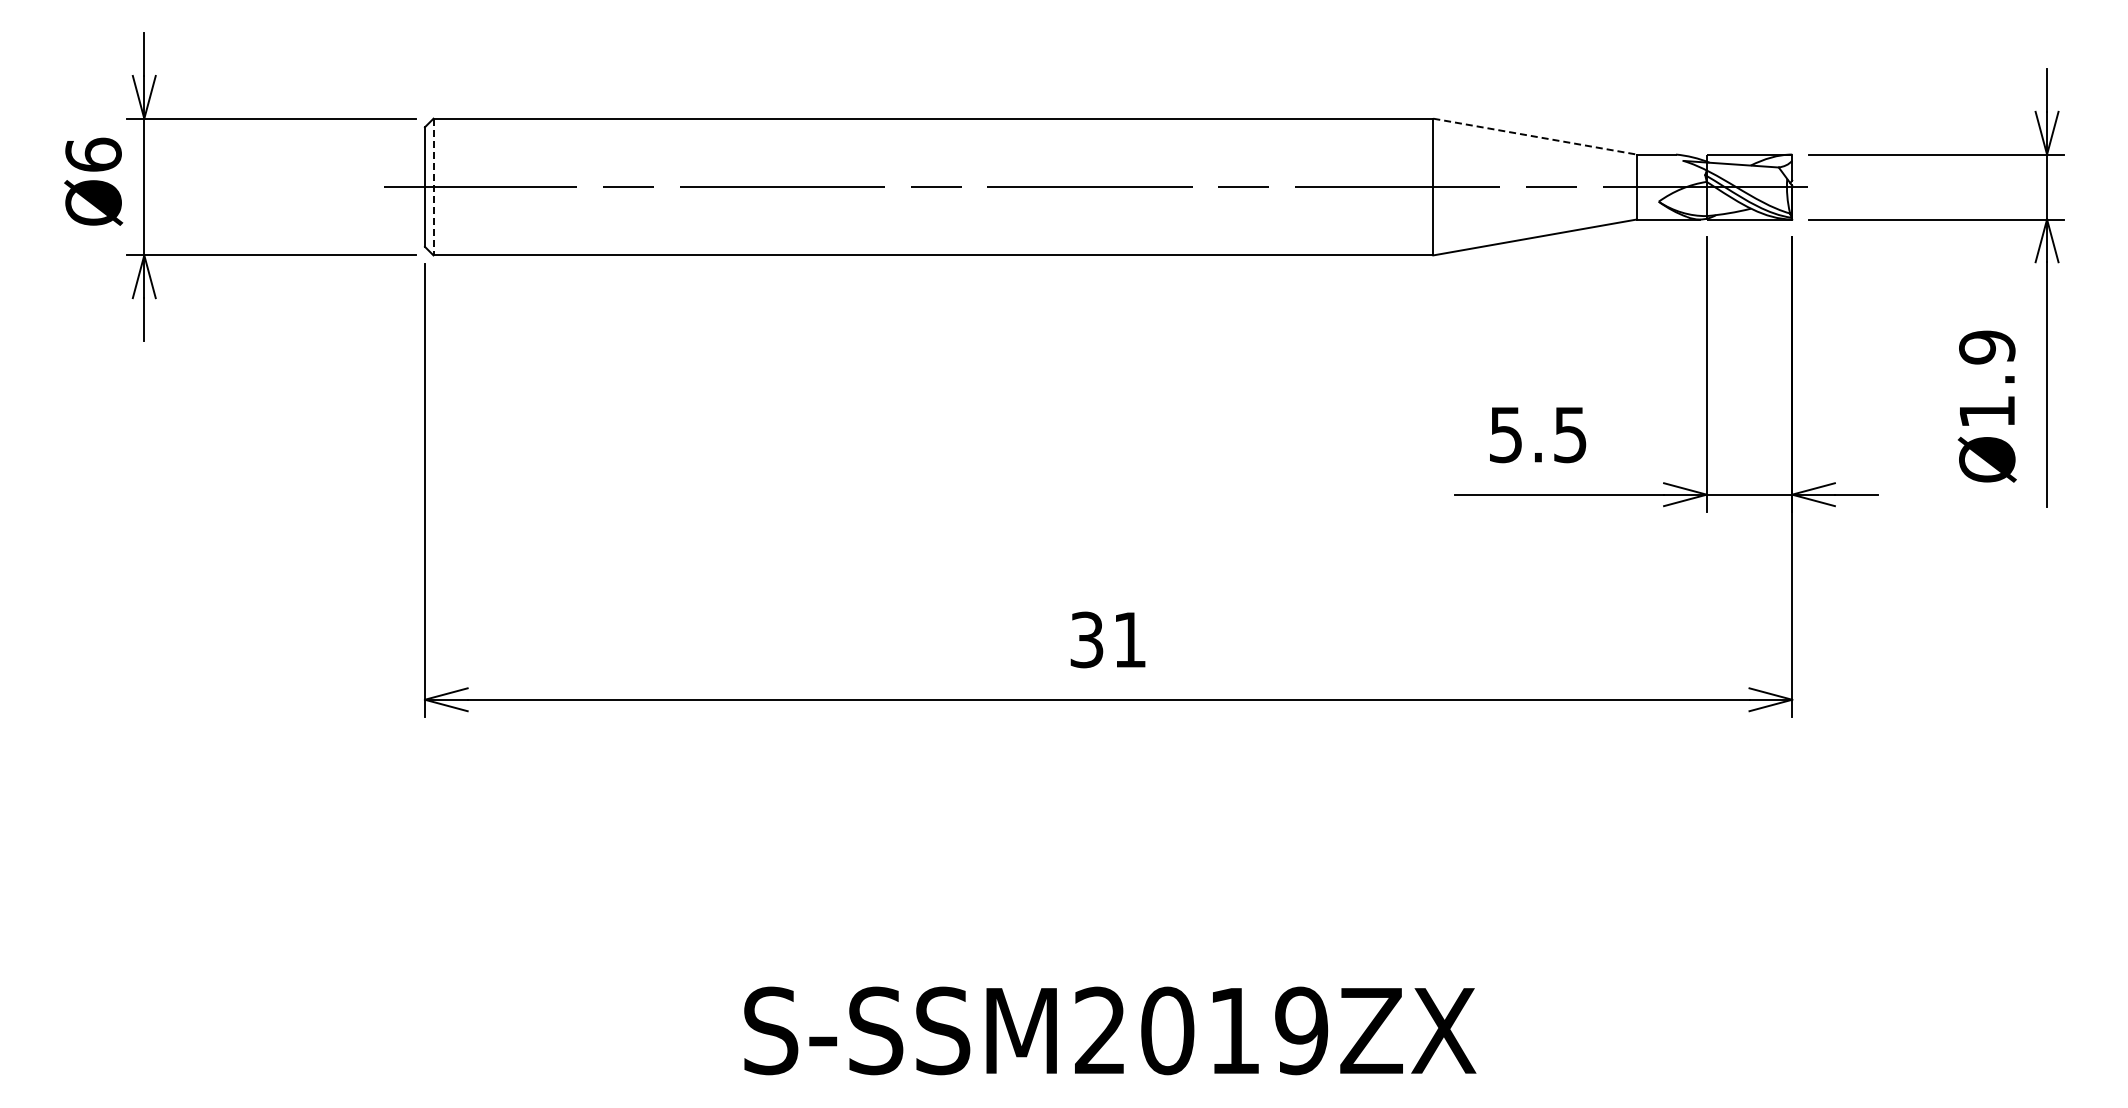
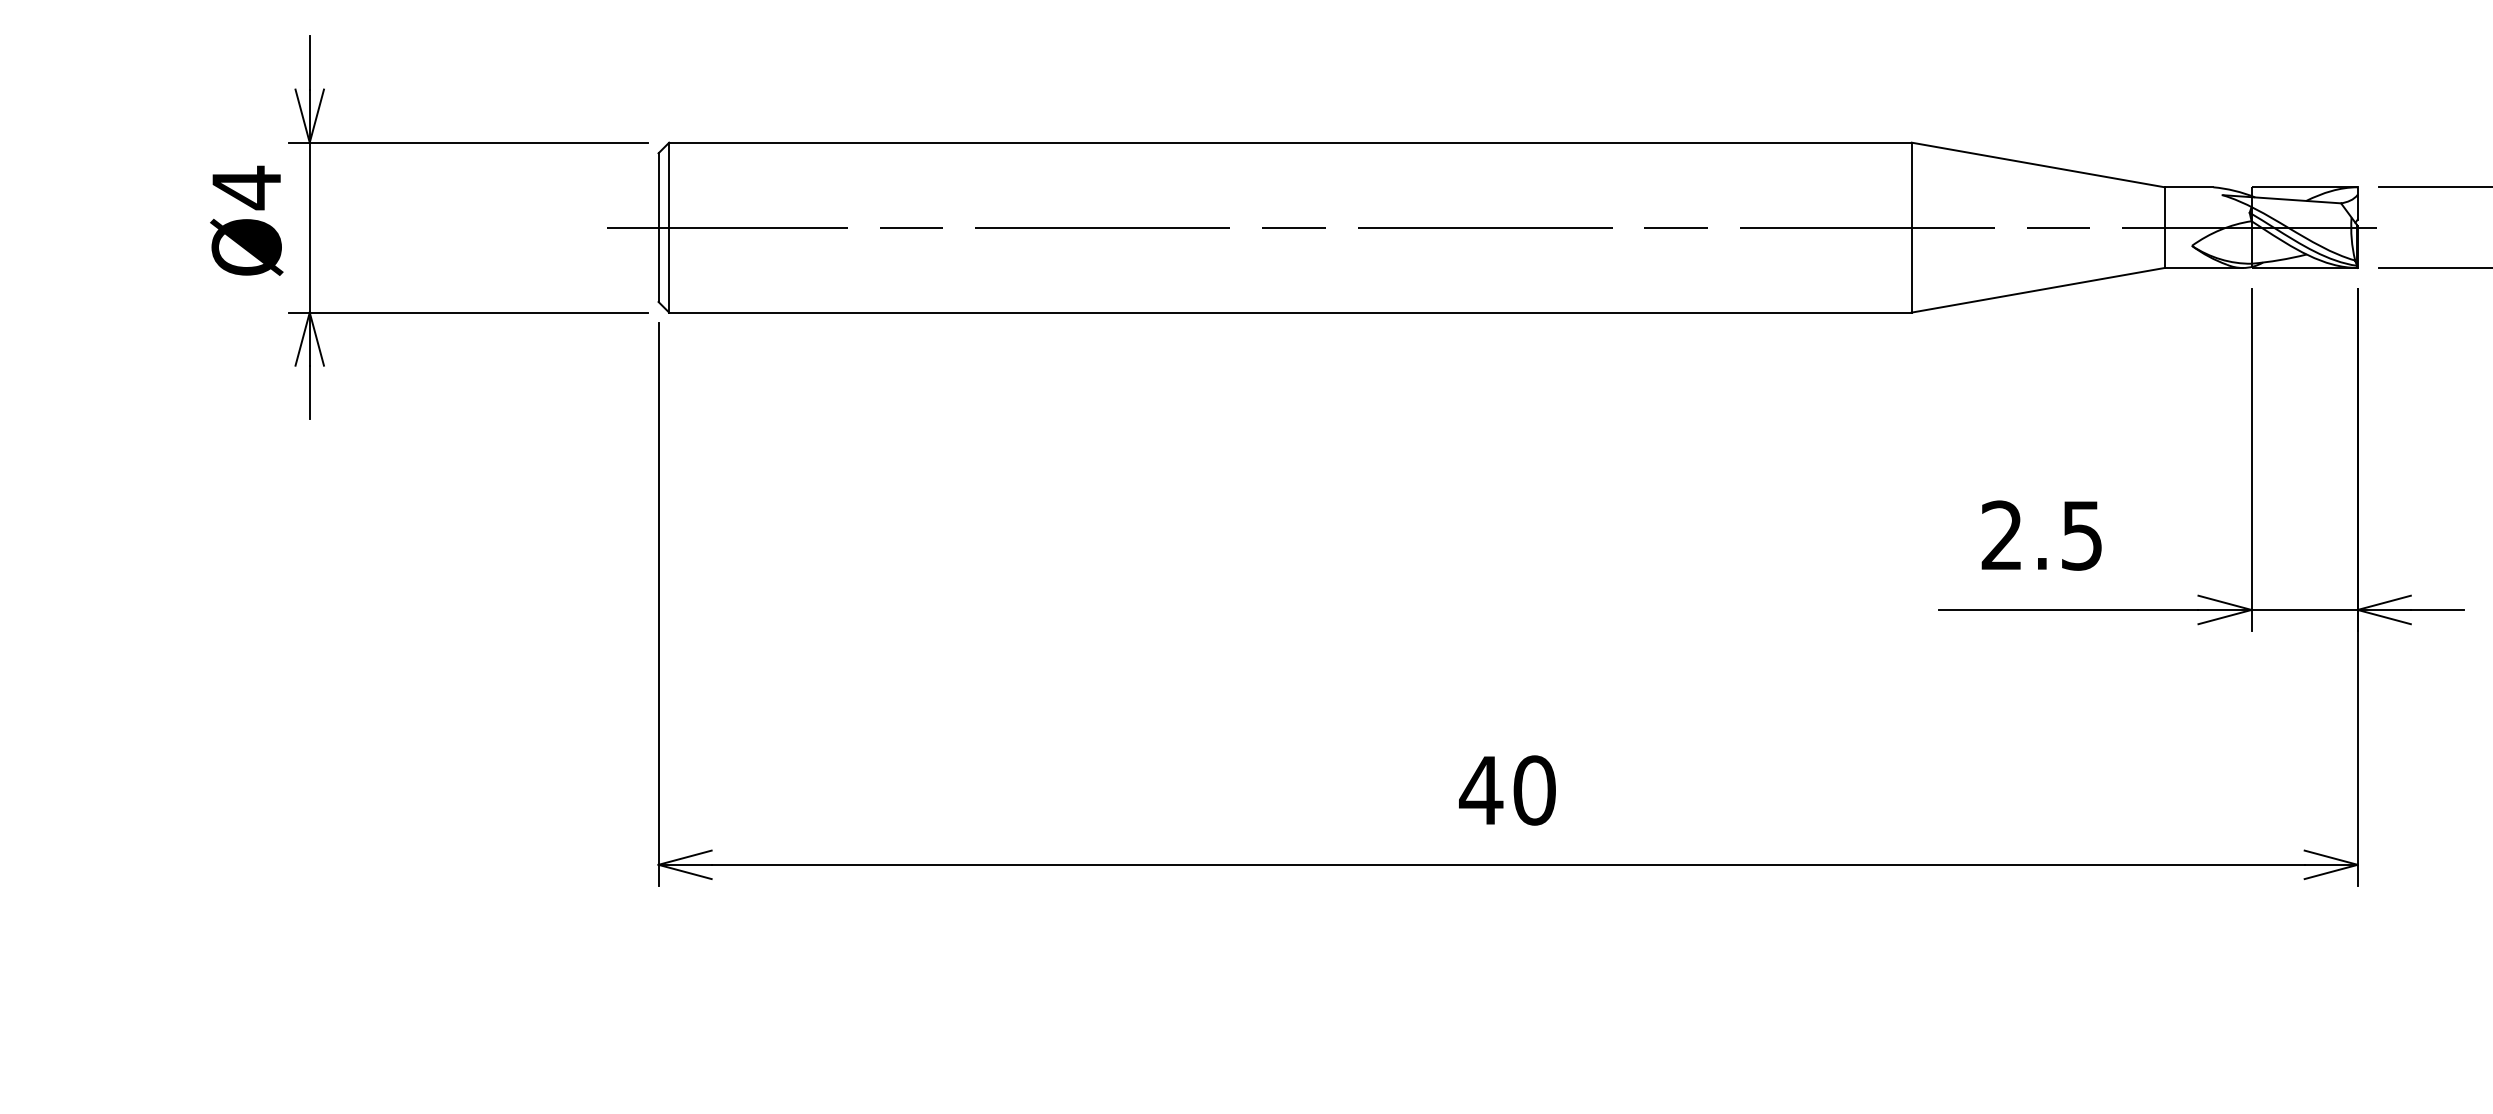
line: (1535, 136) -> (2038, 164), dashed -> solid
text: (93, 155) -> (246, 188), Ø6 -> Ø4
line: (433, 187) -> (669, 228), dashed -> solid
text: (1505, 434) -> (2001, 535), 5.5 -> 2.5
text: (1107, 639) -> (1506, 789), 31 -> 40

